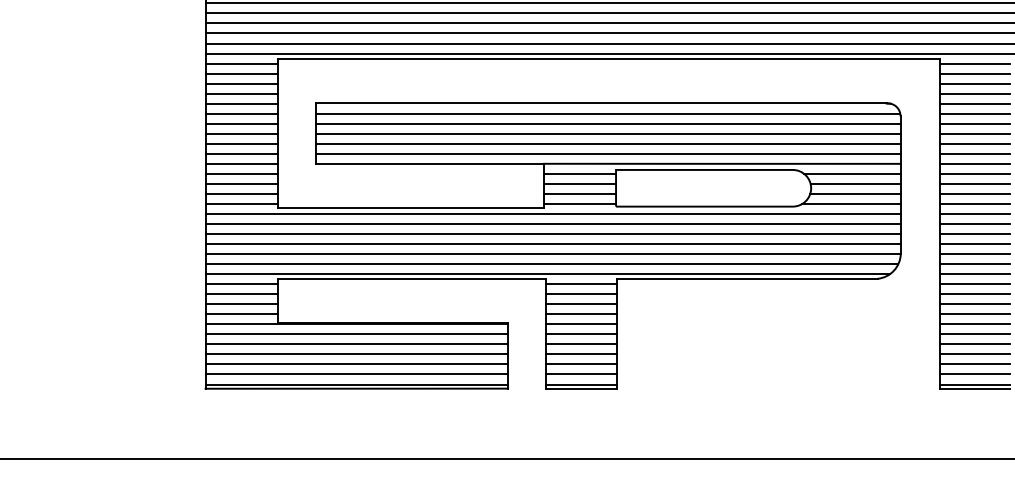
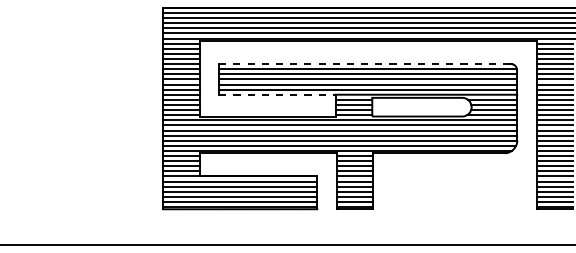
line: (600, 102) -> (364, 63), solid -> dashed
line: (429, 163) -> (277, 94), solid -> dashed

